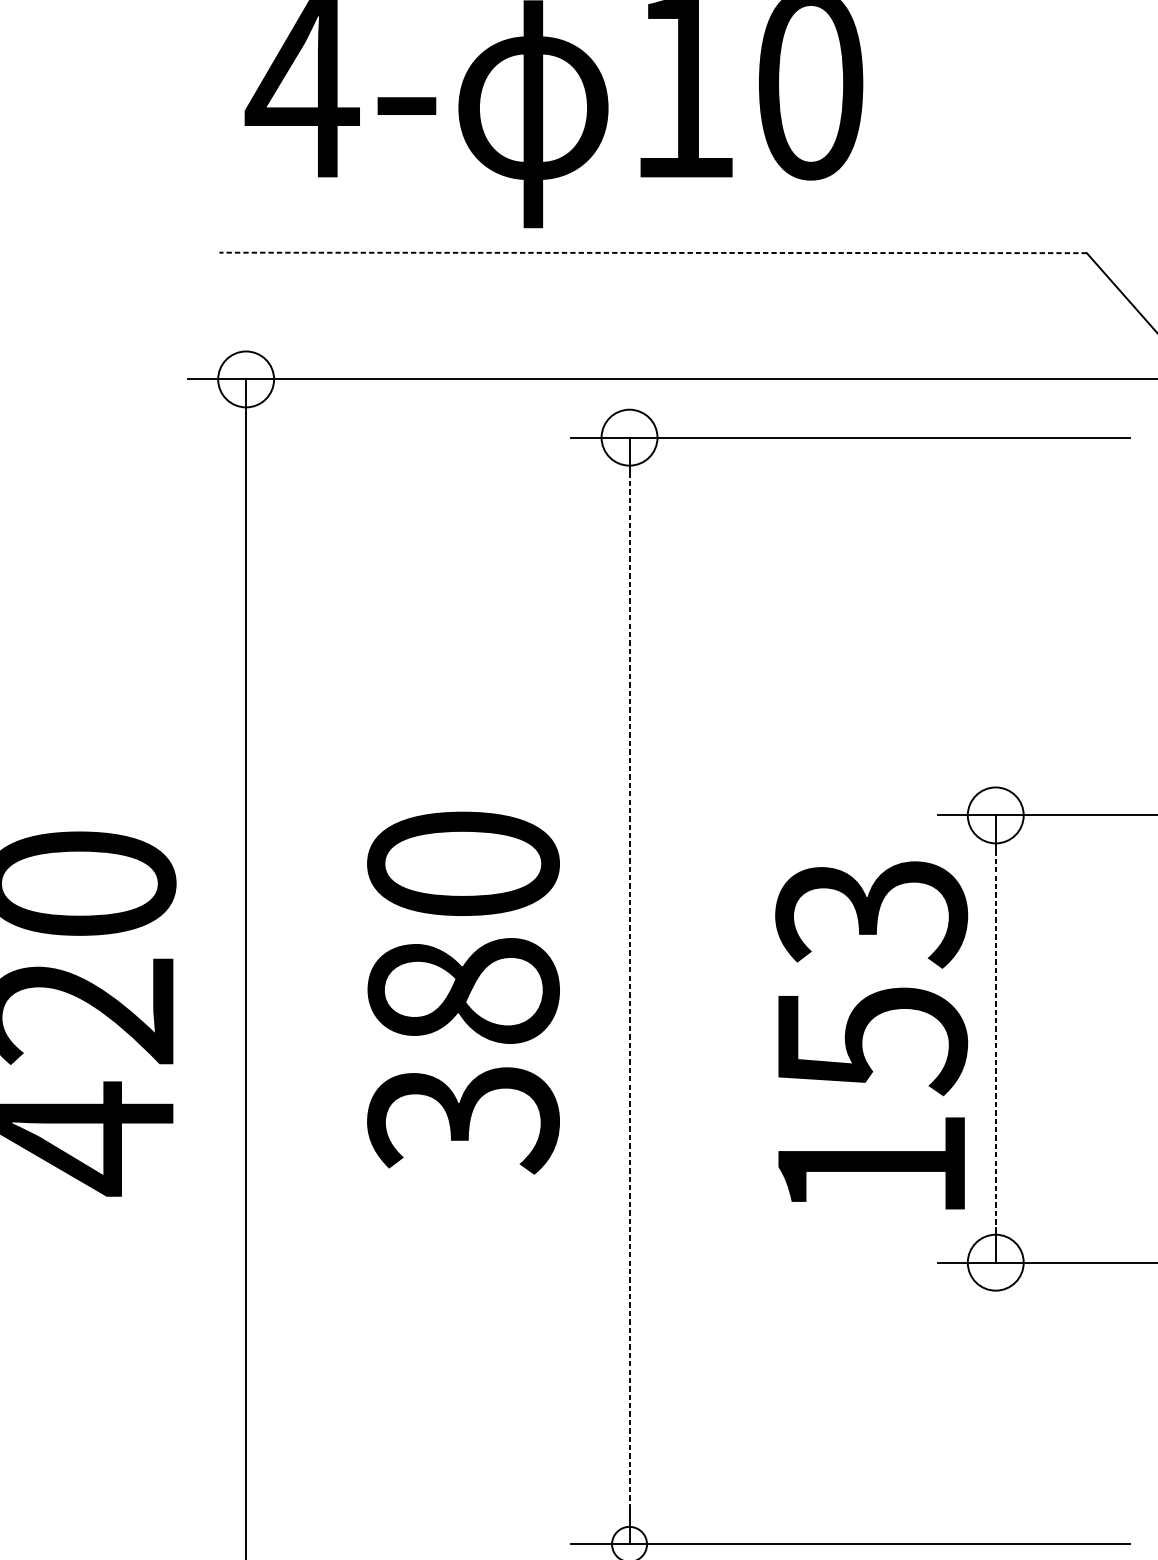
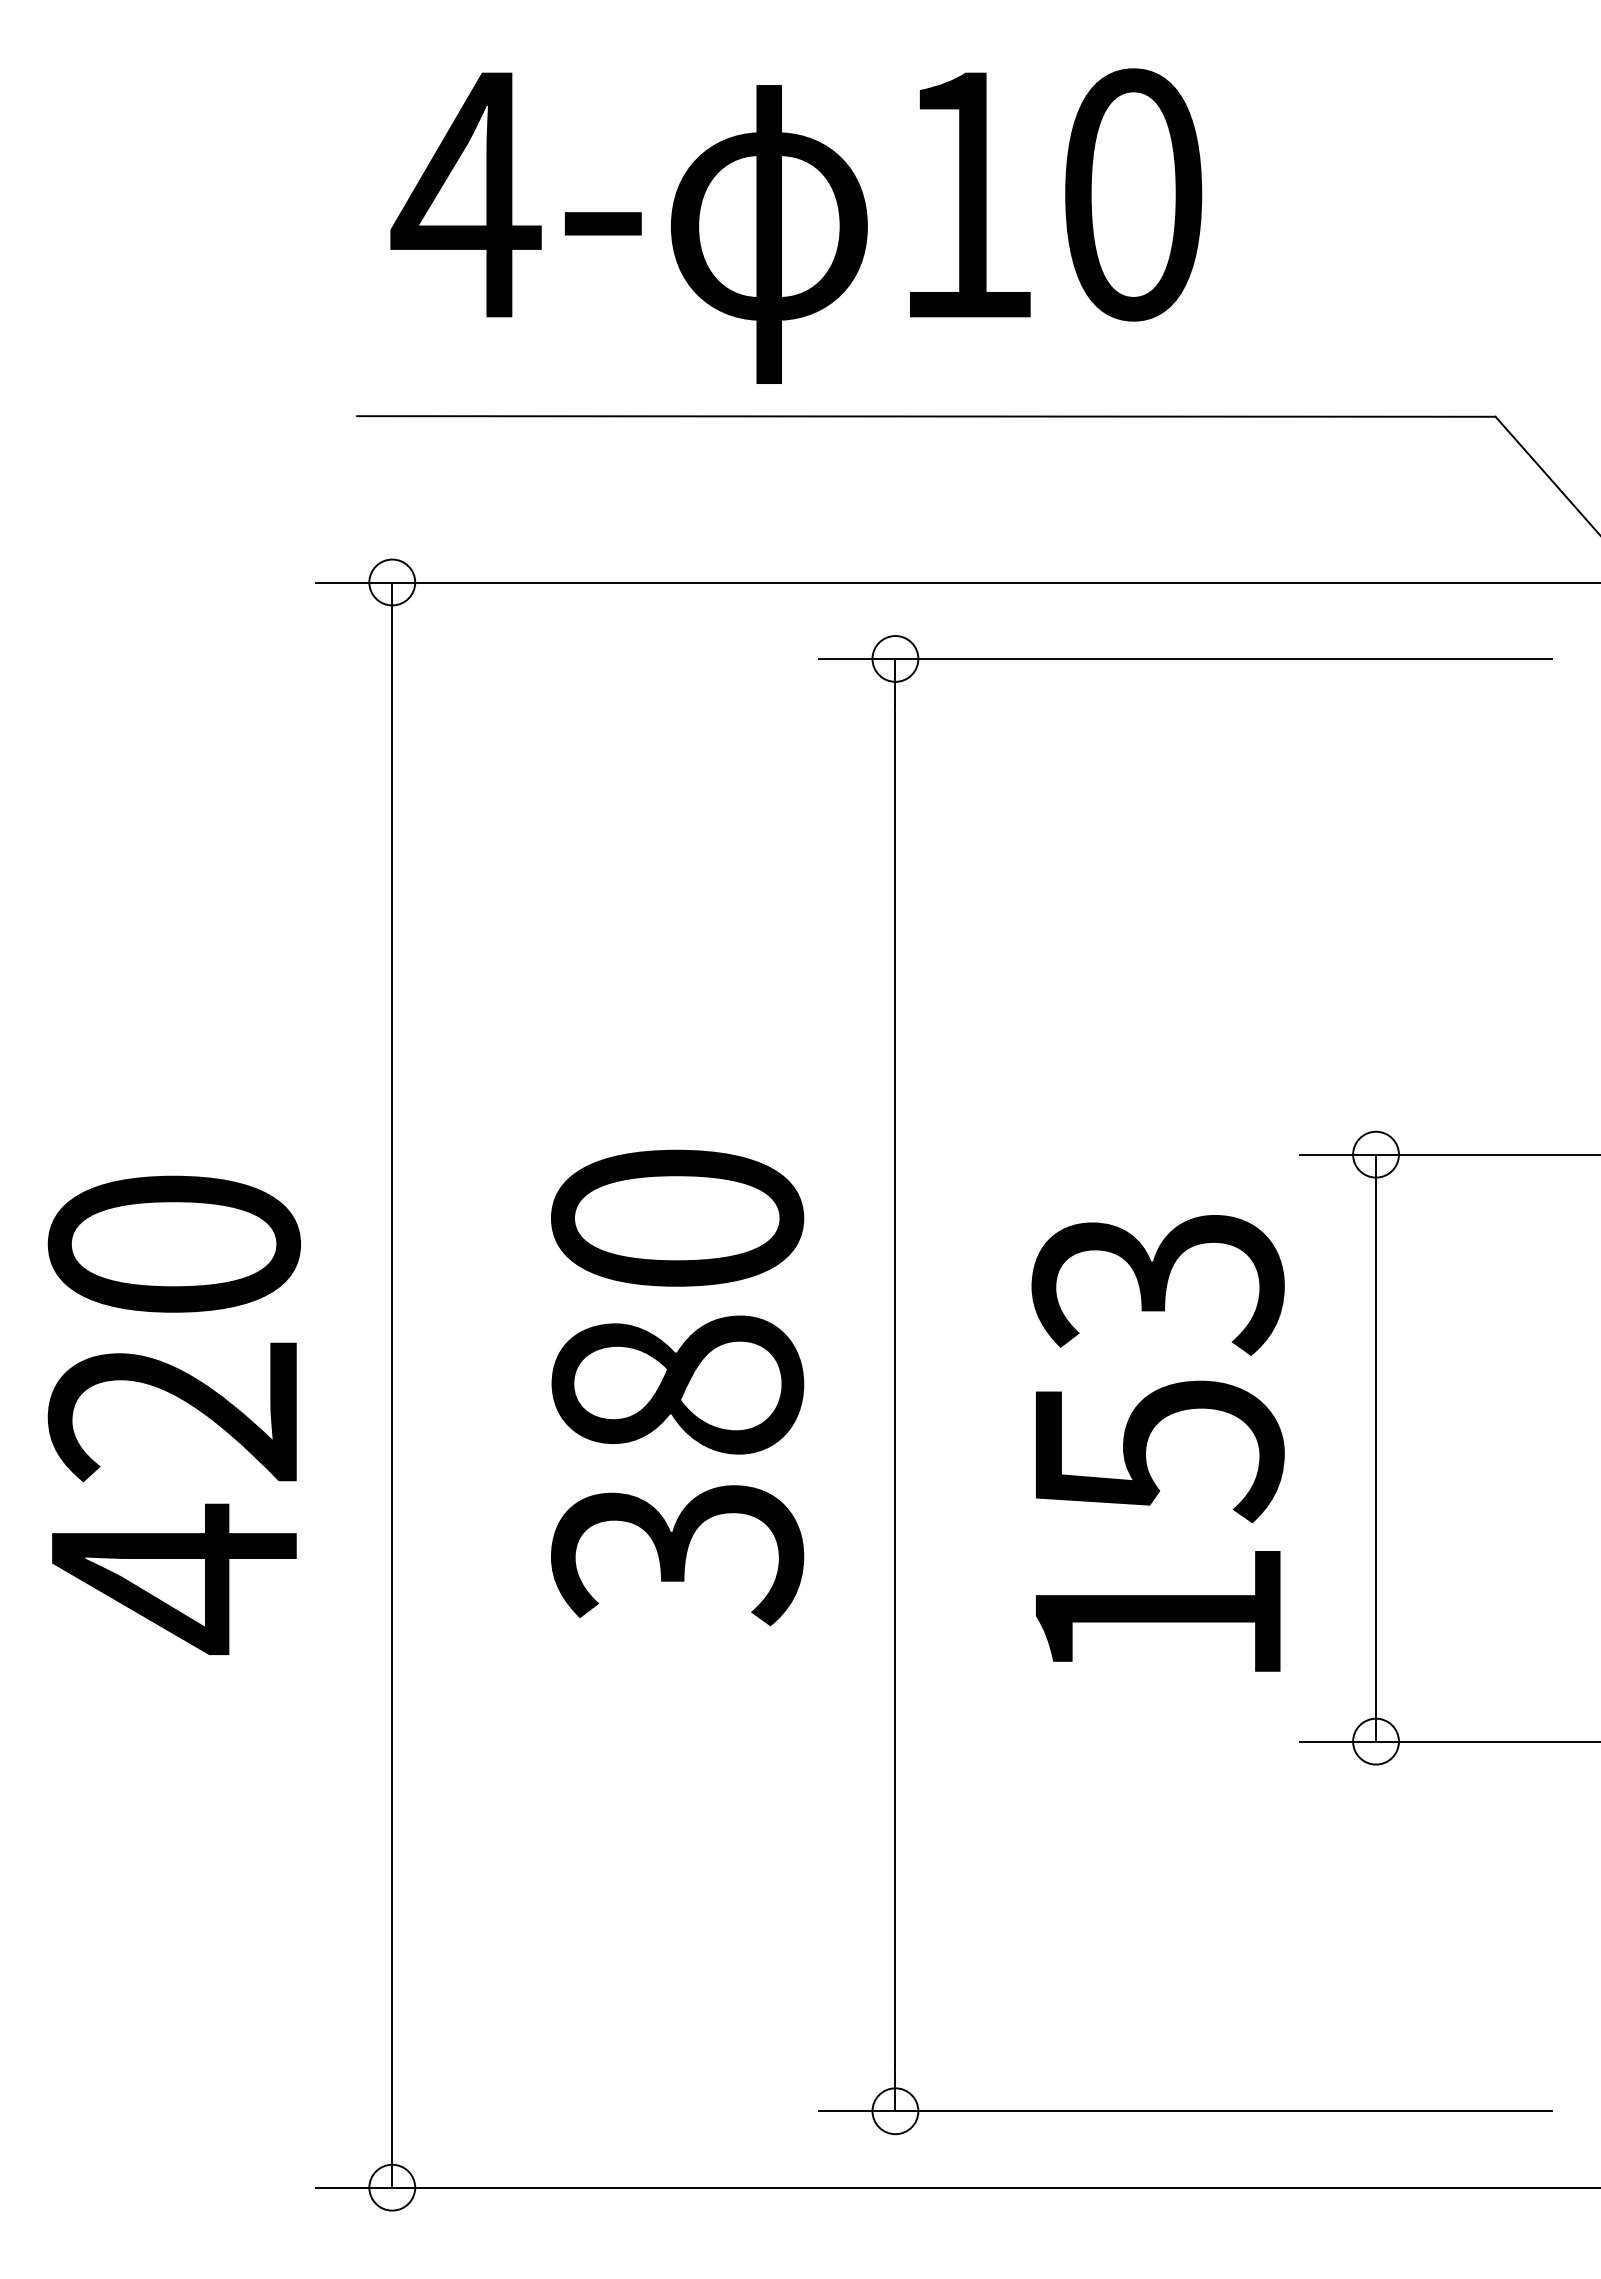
line: (652, 252) -> (925, 416), dashed -> solid
circle: (246, 379) -> (392, 582), size x0.62
circle: (629, 437) -> (895, 658), size x0.62
circle: (995, 815) -> (1375, 1154), size x0.62
line: (629, 991) -> (895, 1385), dashed -> solid
text: (871, 1035) -> (1157, 1443), moved
line: (996, 1039) -> (1376, 1448), dashed -> solid
circle: (995, 1262) -> (1375, 1741), size x0.62

